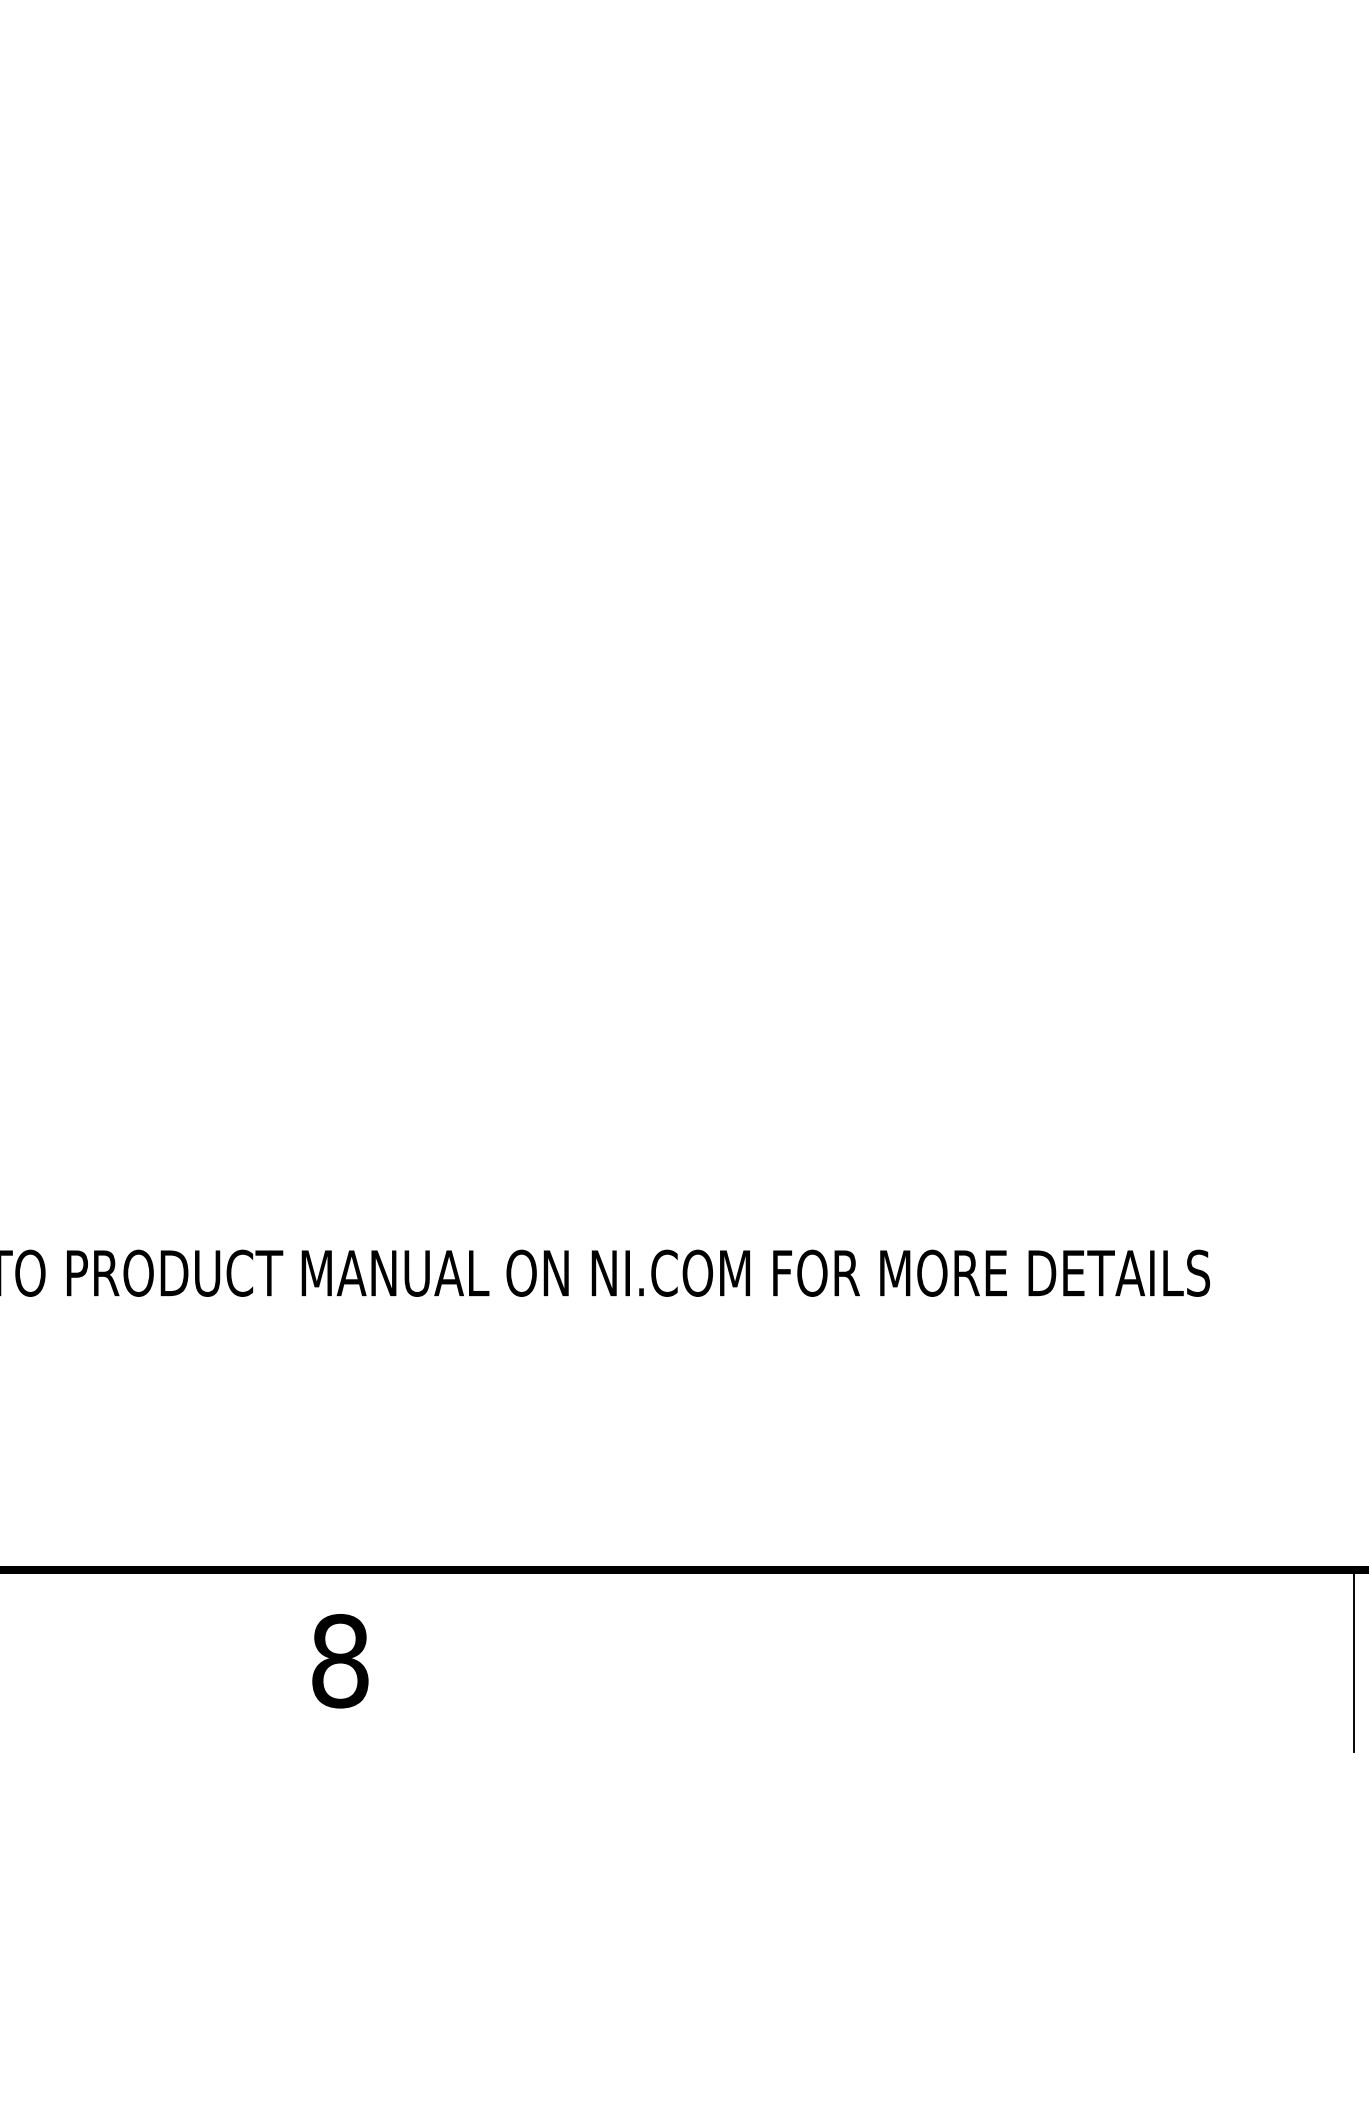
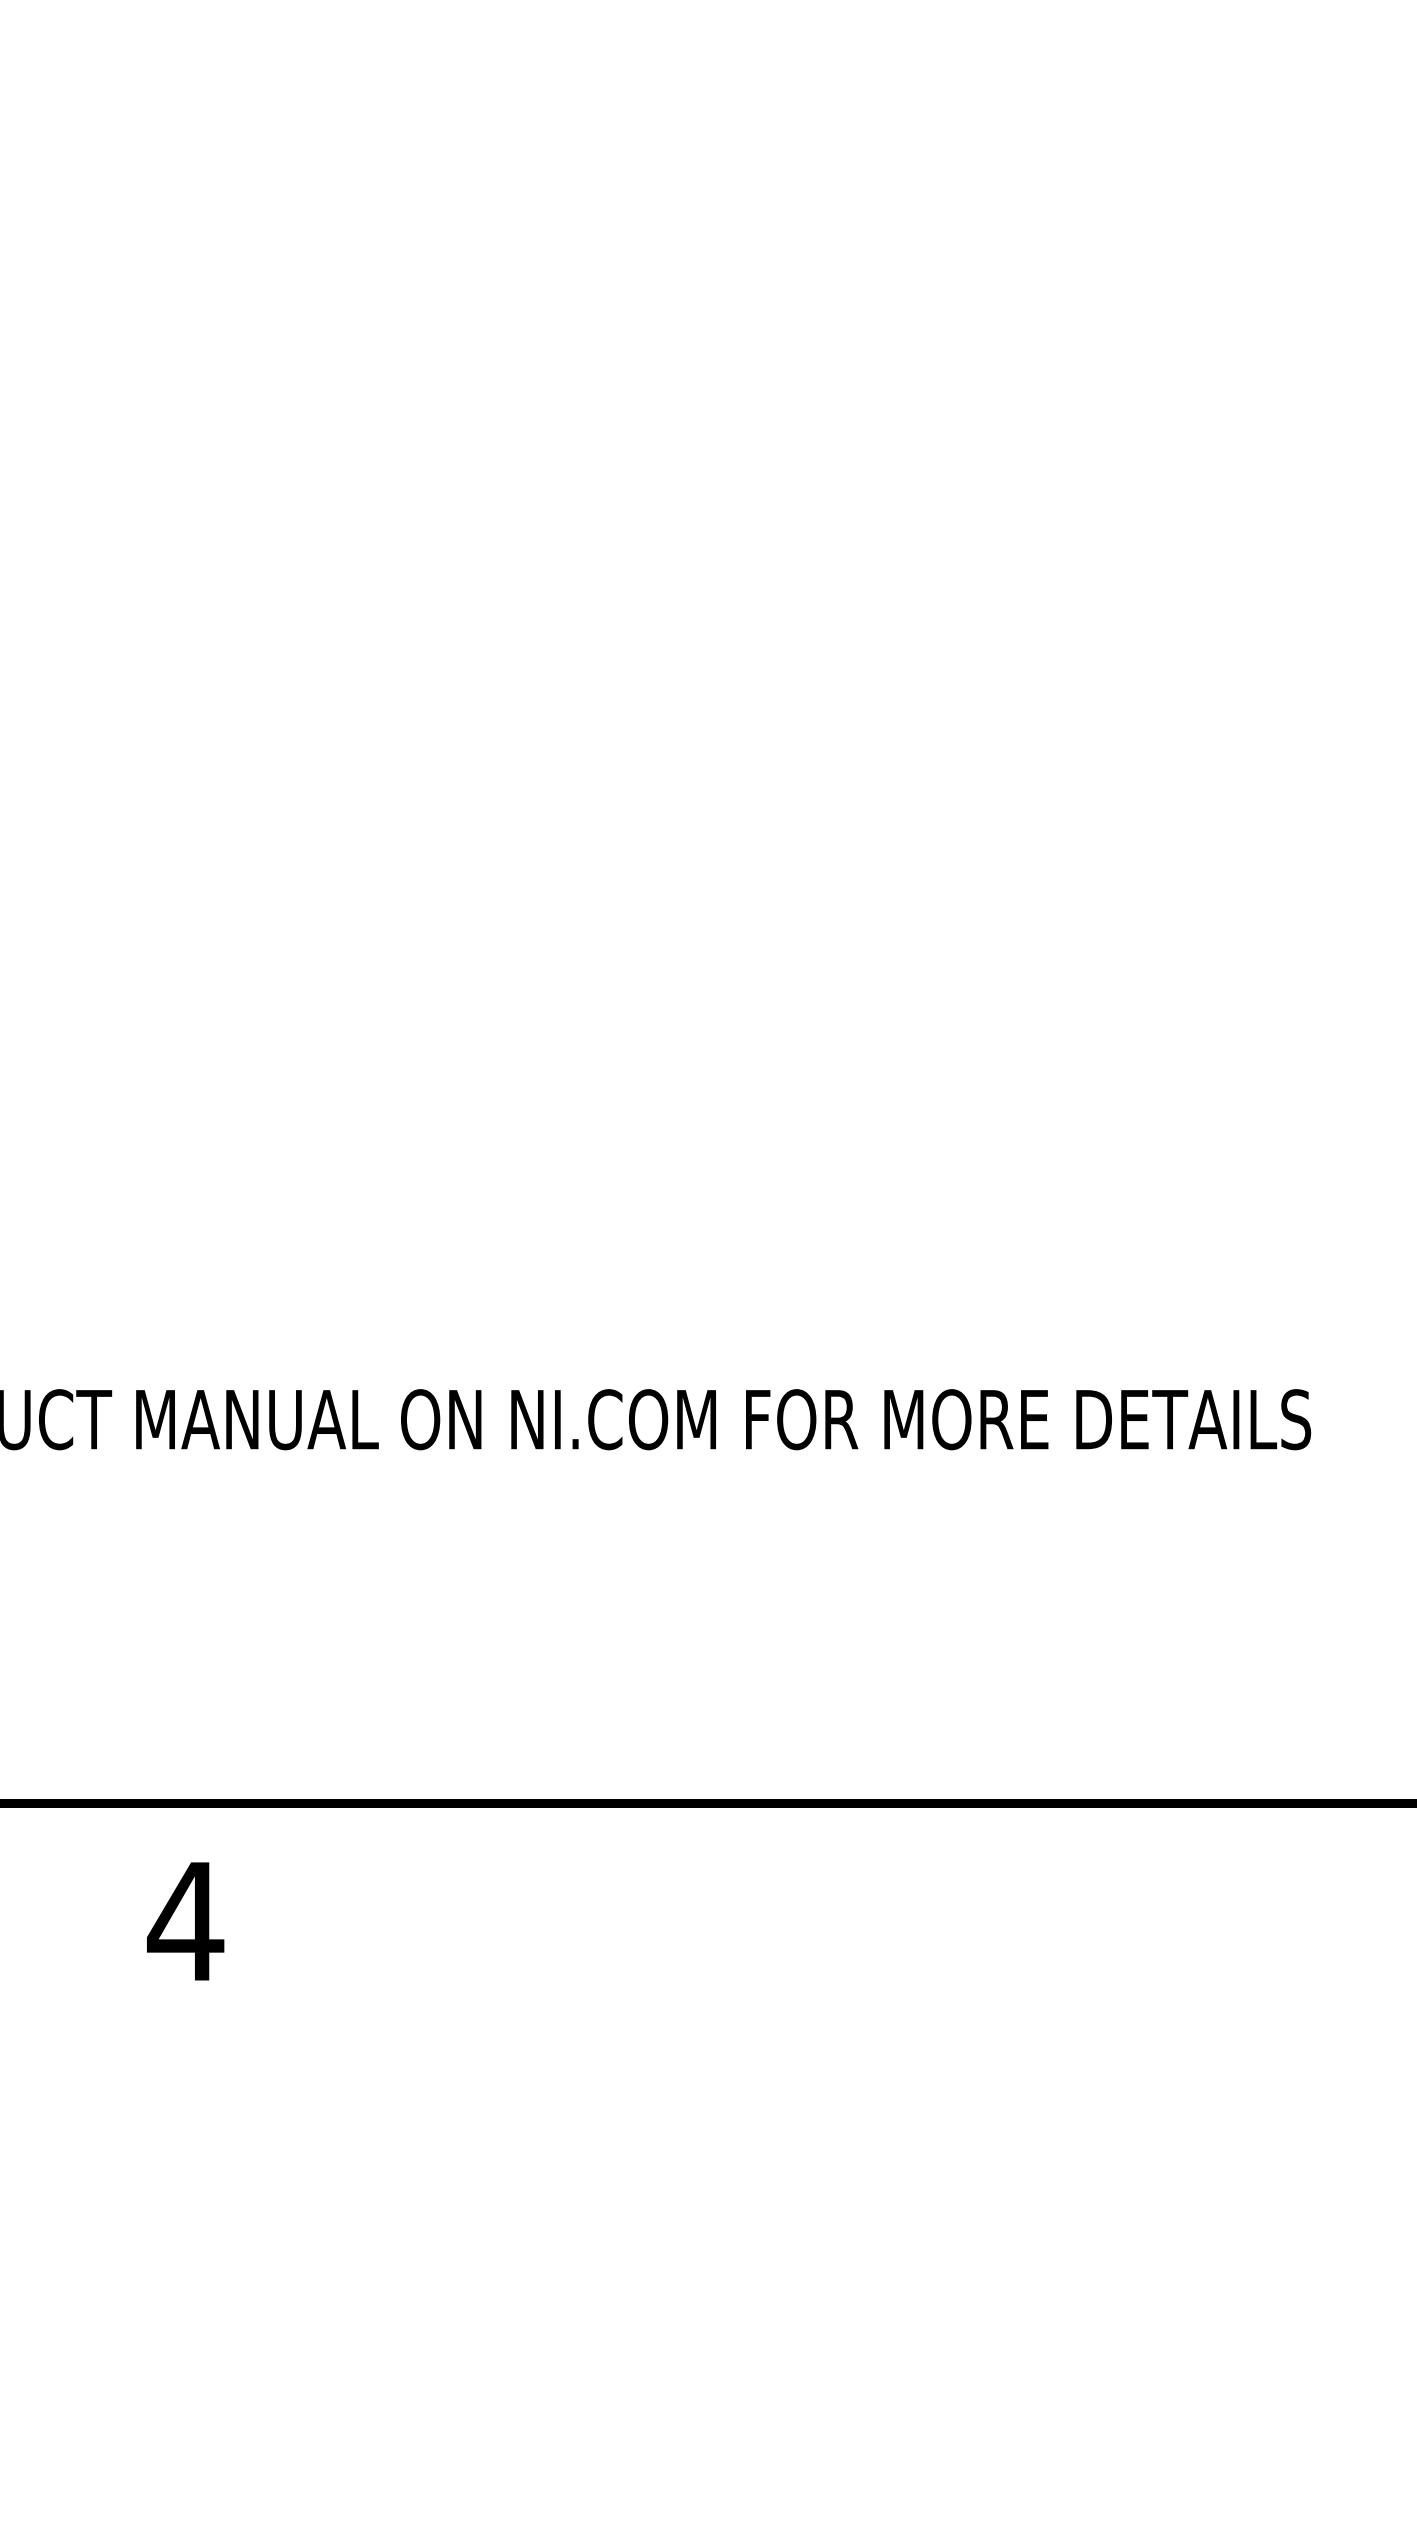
text: (339, 1661) -> (184, 1921), 8 -> 4

